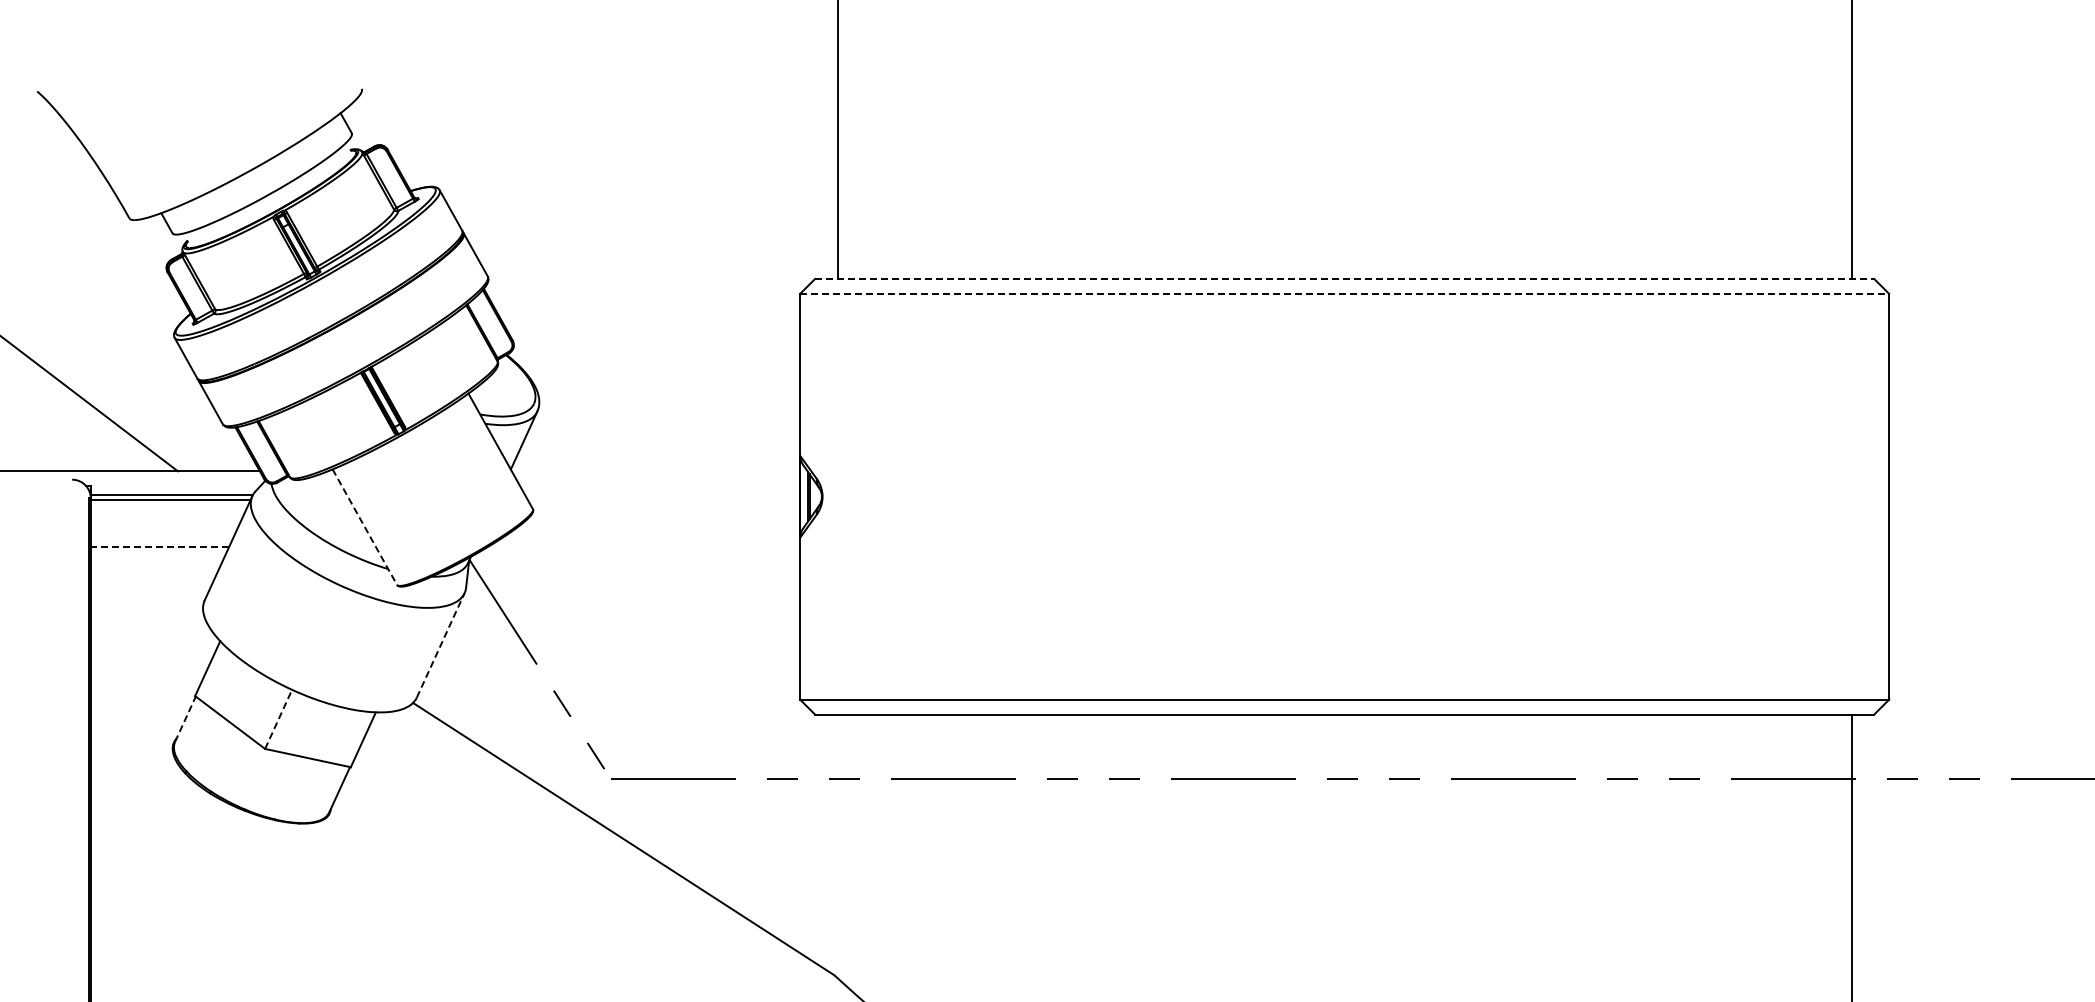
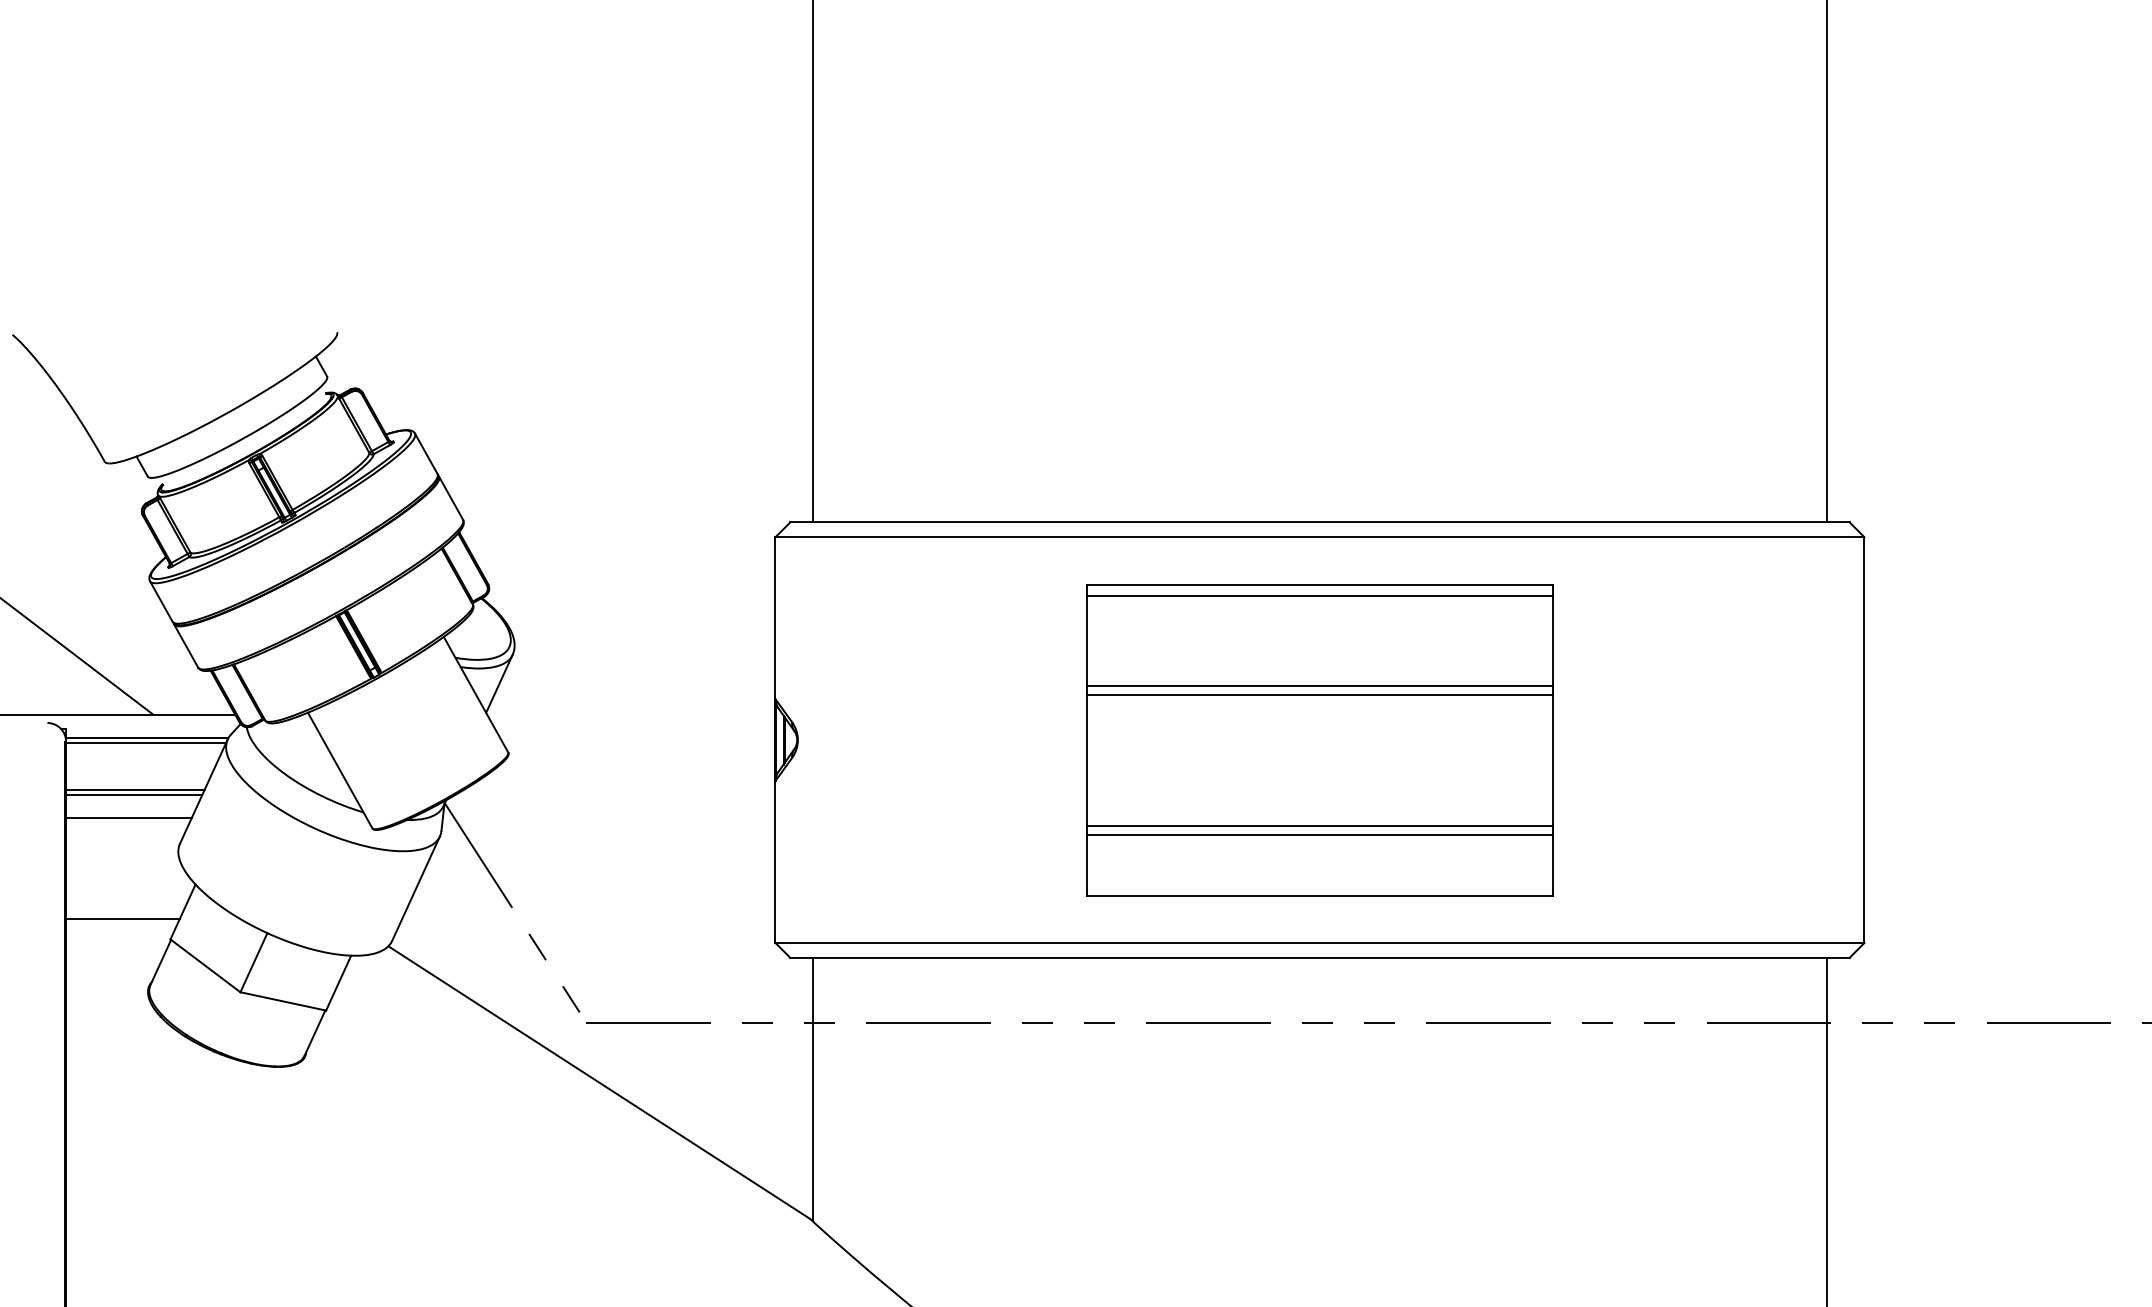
line: (1344, 279) -> (1319, 522), dashed -> solid
line: (1345, 294) -> (1320, 537), dashed -> solid
part: (1344, 497) -> (1319, 740), added
line: (365, 527) -> (340, 770), dashed -> solid
line: (159, 546) -> (134, 789), dashed -> solid
line: (159, 551) -> (134, 794), added
line: (153, 575) -> (128, 818), added
line: (441, 645) -> (416, 888), dashed -> solid
line: (147, 676) -> (122, 919), added
line: (185, 719) -> (160, 962), dashed -> solid
line: (279, 719) -> (254, 962), dashed -> solid
line: (837, 846) -> (812, 1089), added

